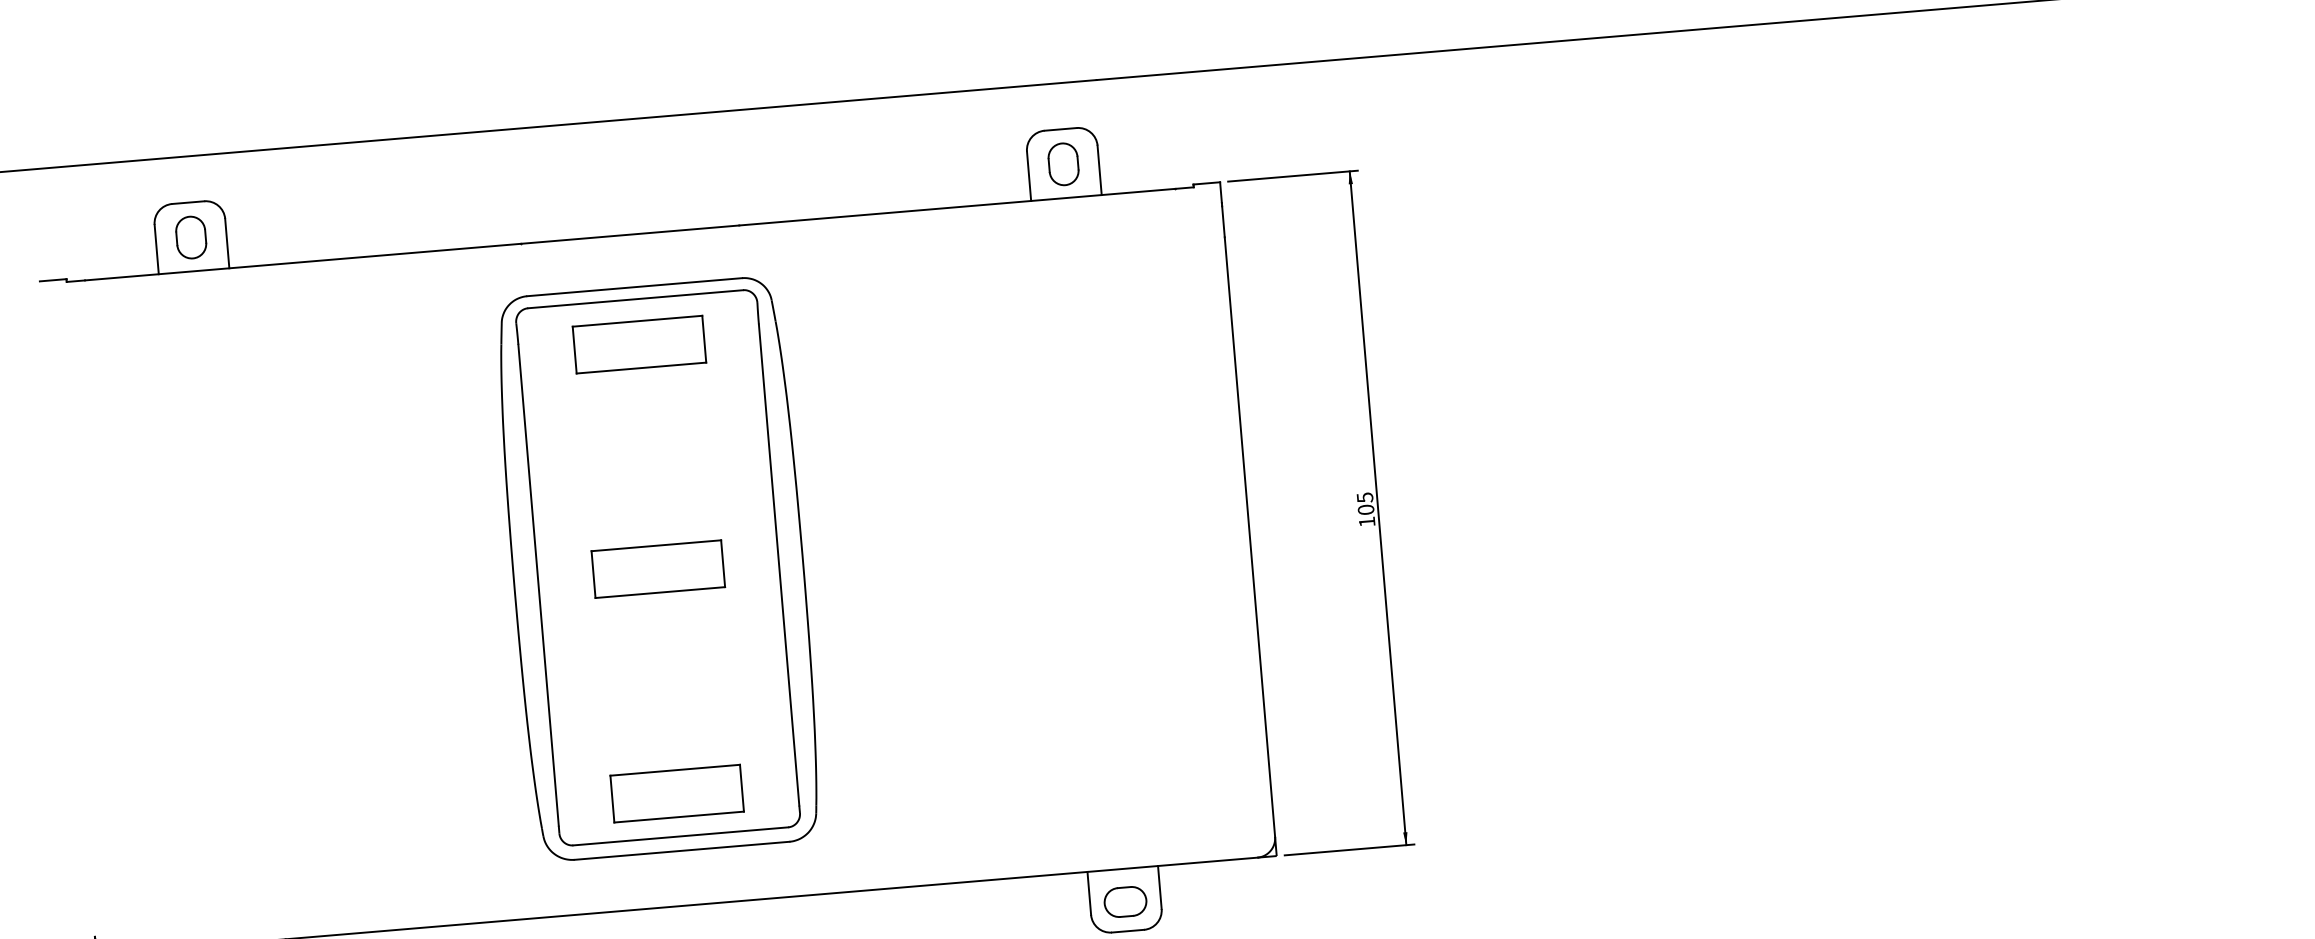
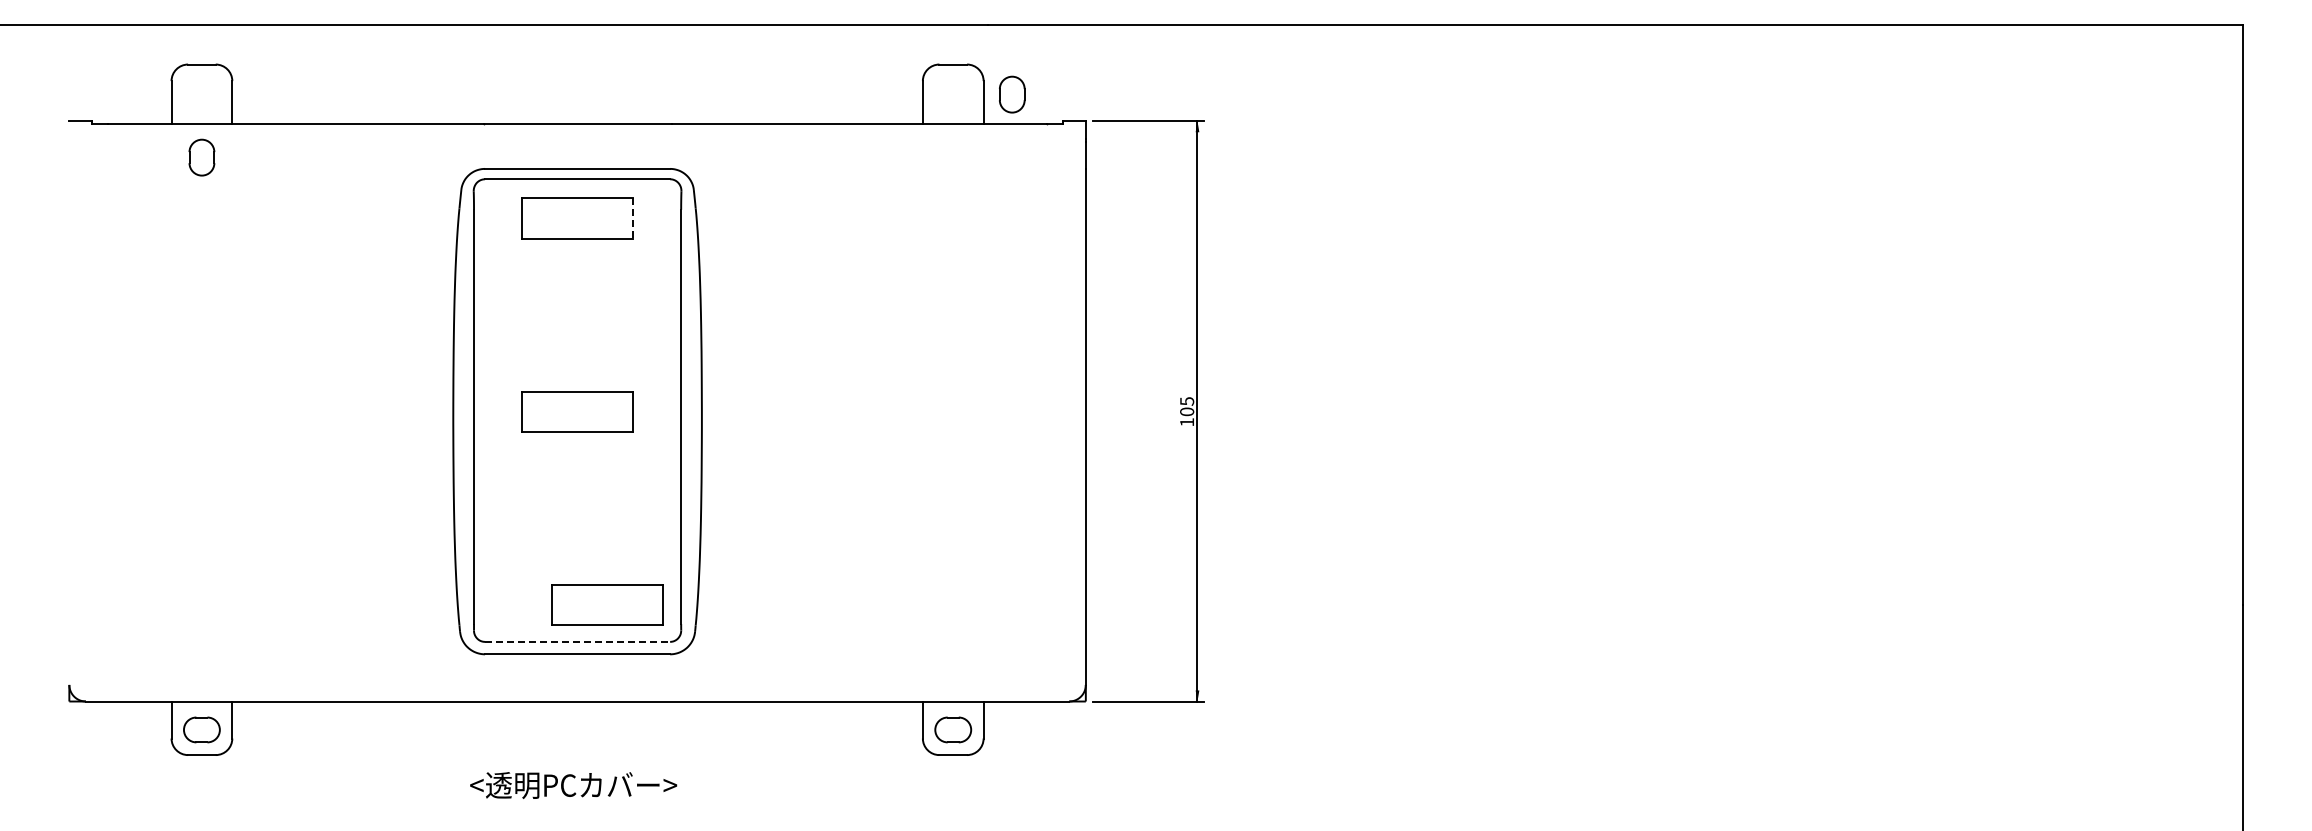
part: (1063, 164) -> (1012, 94), moved
part: (190, 237) -> (201, 157), moved
line: (704, 339) -> (633, 218), solid -> dashed
part: (677, 792) -> (607, 604), moved
line: (680, 835) -> (577, 641), solid -> dashed

